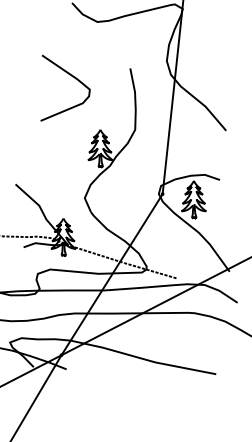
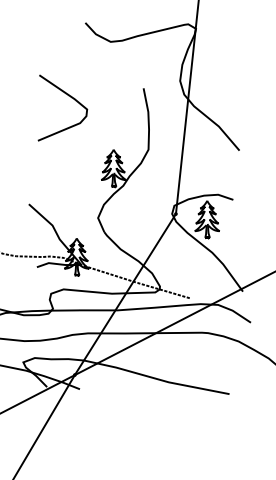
curve: (71, 76) -> (68, 96), moved

